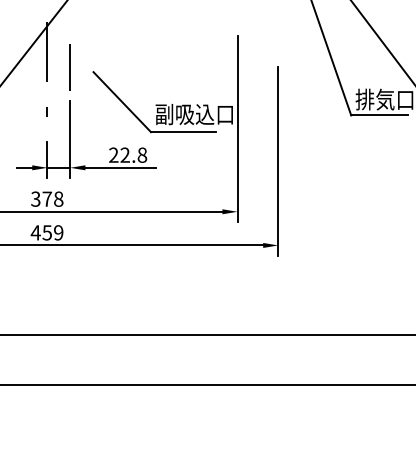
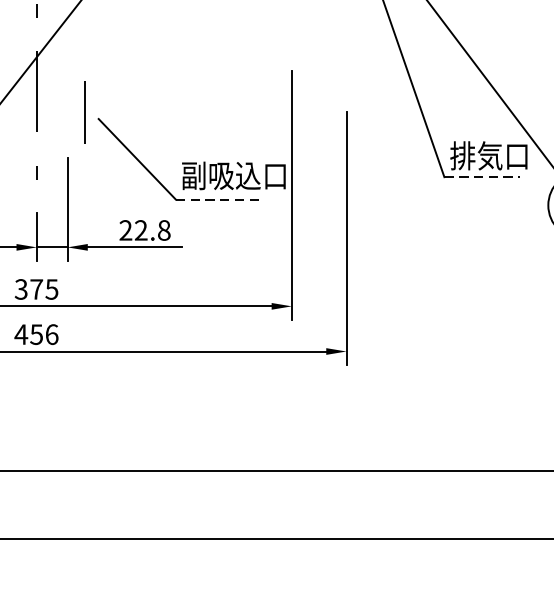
line: (69, 67) -> (83, 112), moved
line: (380, 115) -> (483, 177), solid -> dashed
line: (183, 132) -> (219, 199), solid -> dashed
text: (58, 198) -> (51, 288), 378 -> 375
text: (58, 232) -> (51, 334), 459 -> 456

